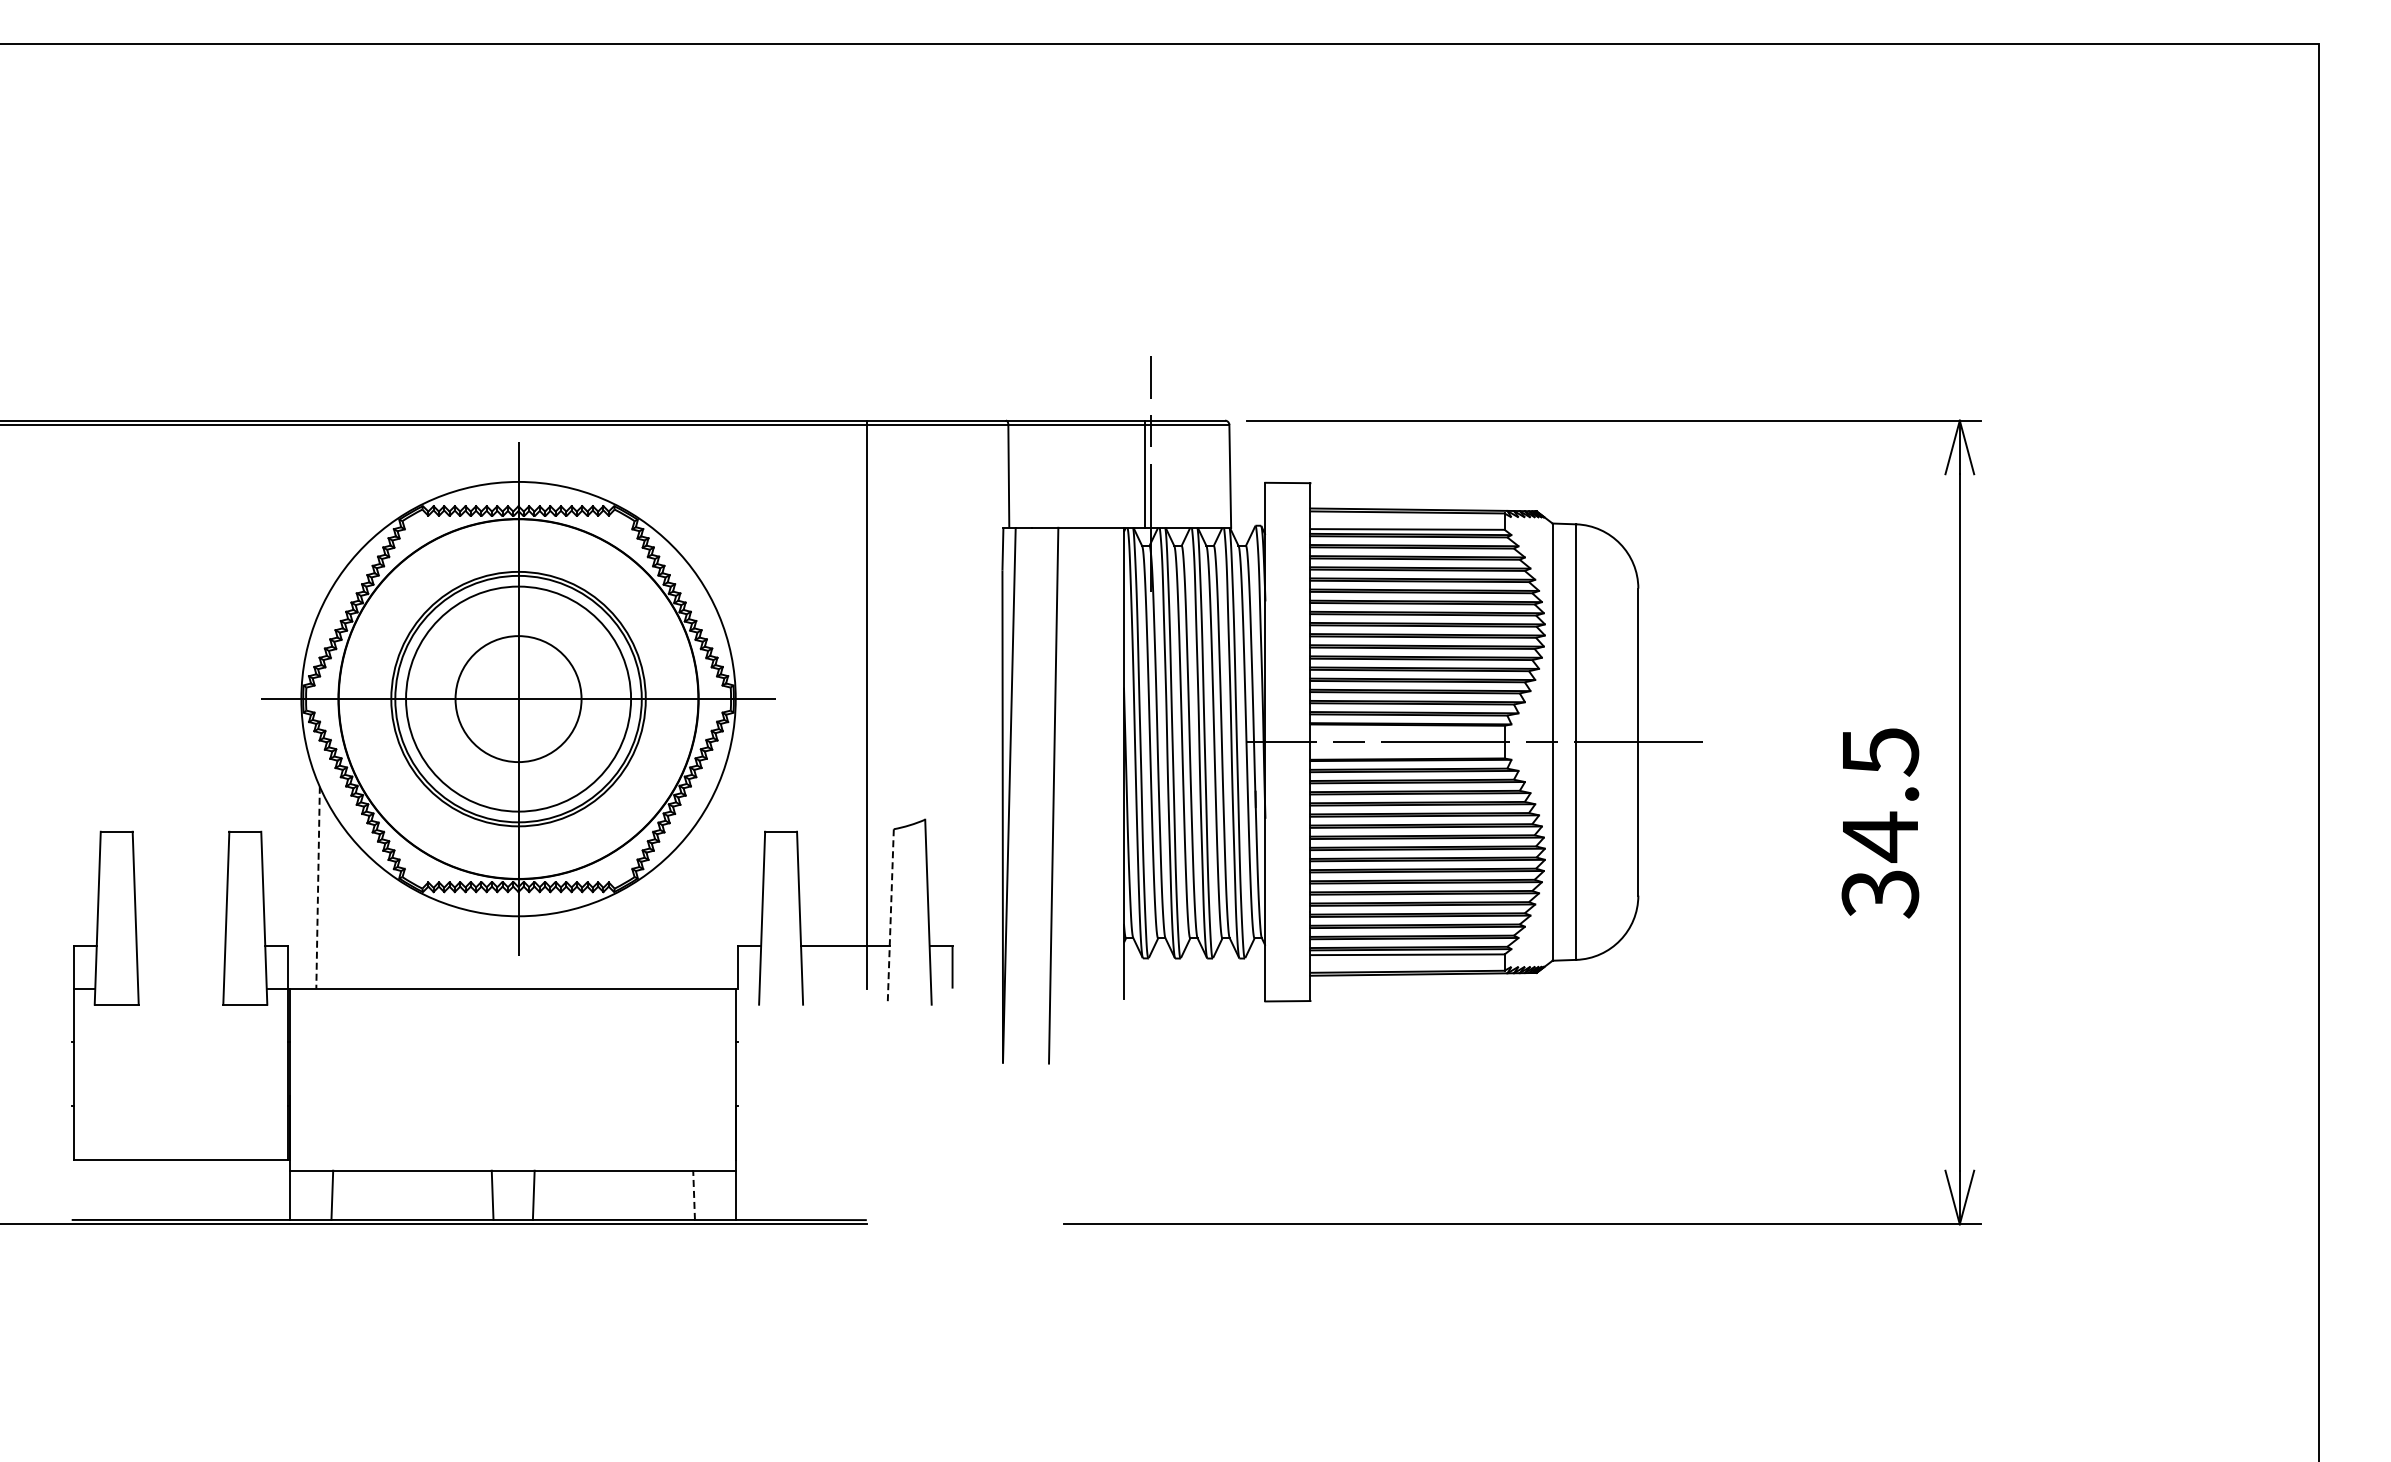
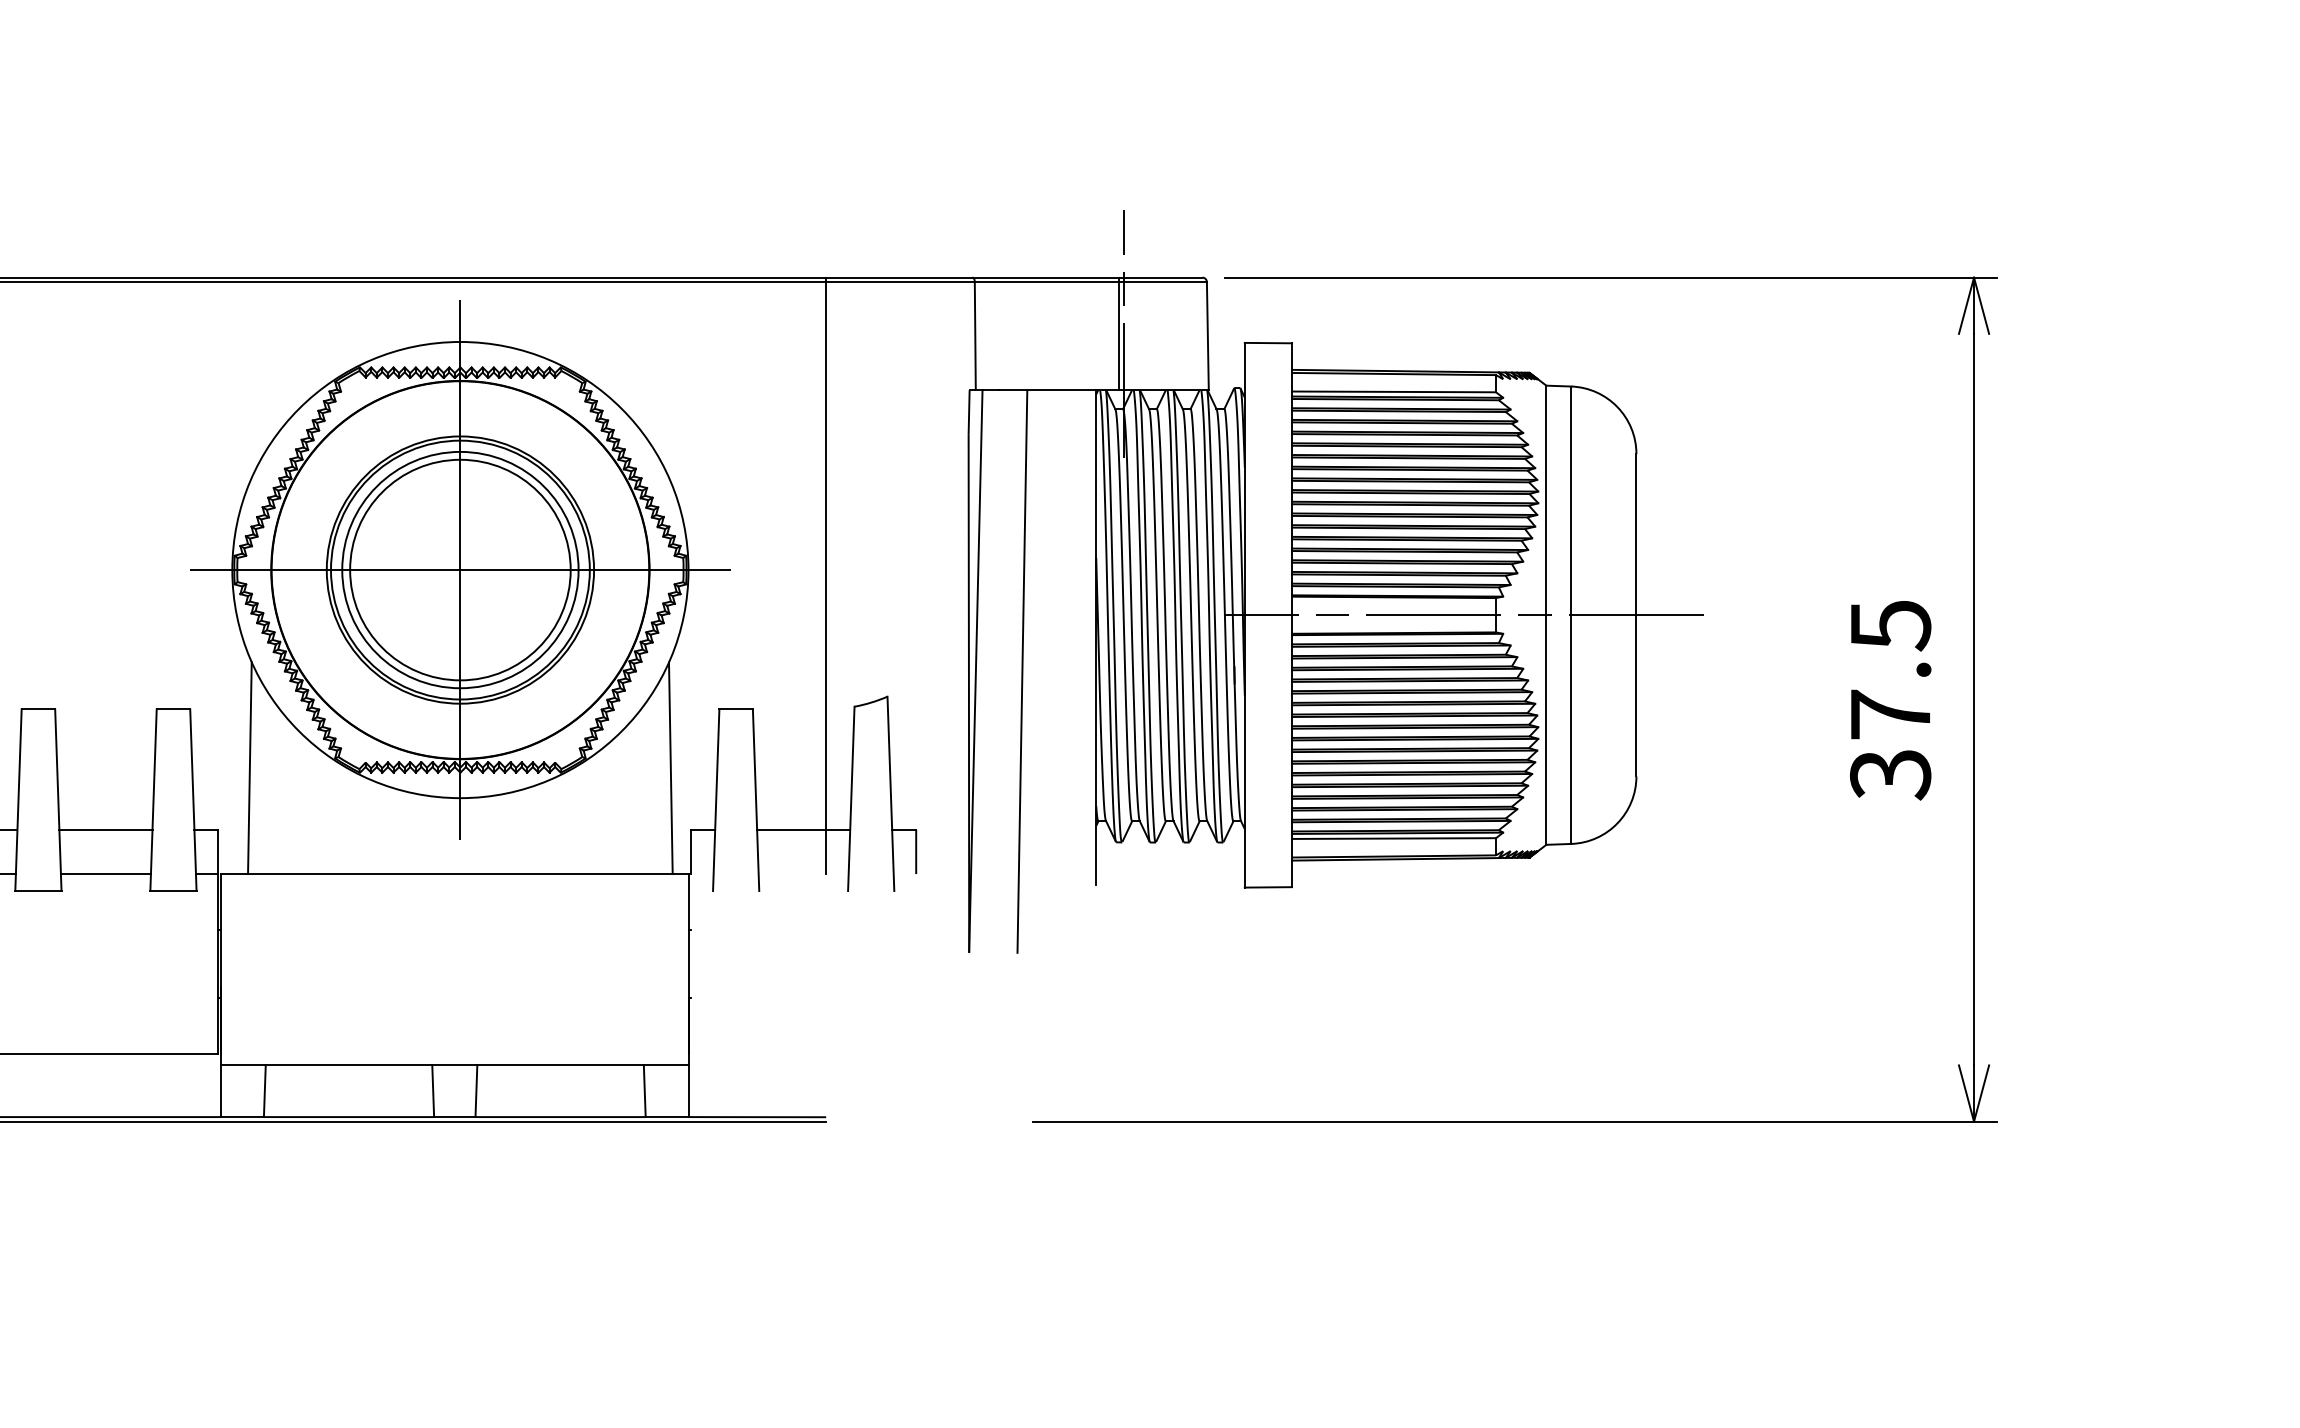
circle: (518, 699) -> (460, 570), size x1.67
text: (1880, 836) -> (1890, 714), 34.5 -> 37.5
line: (318, 887) -> (250, 767), dashed -> solid
line: (718, 887) -> (670, 767), added
line: (890, 916) -> (851, 798), dashed -> solid
line: (180, 946) -> (105, 829), added
line: (180, 988) -> (105, 873), added
line: (694, 1195) -> (645, 1091), dashed -> solid

